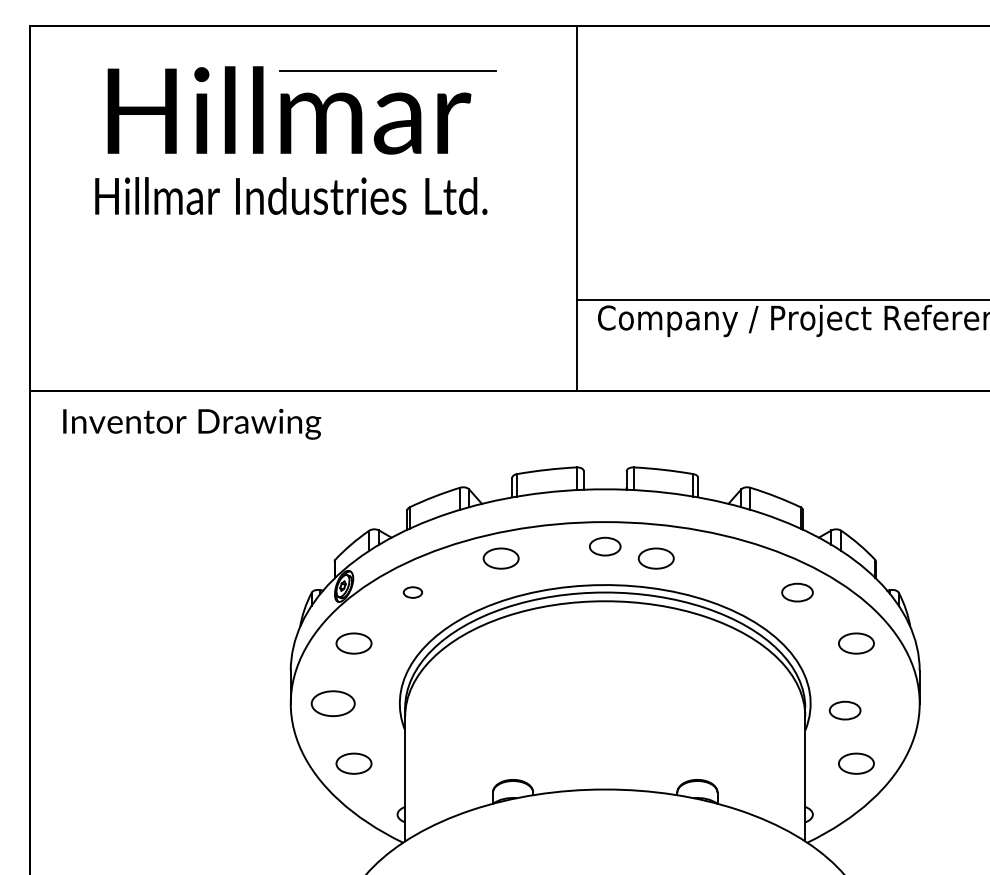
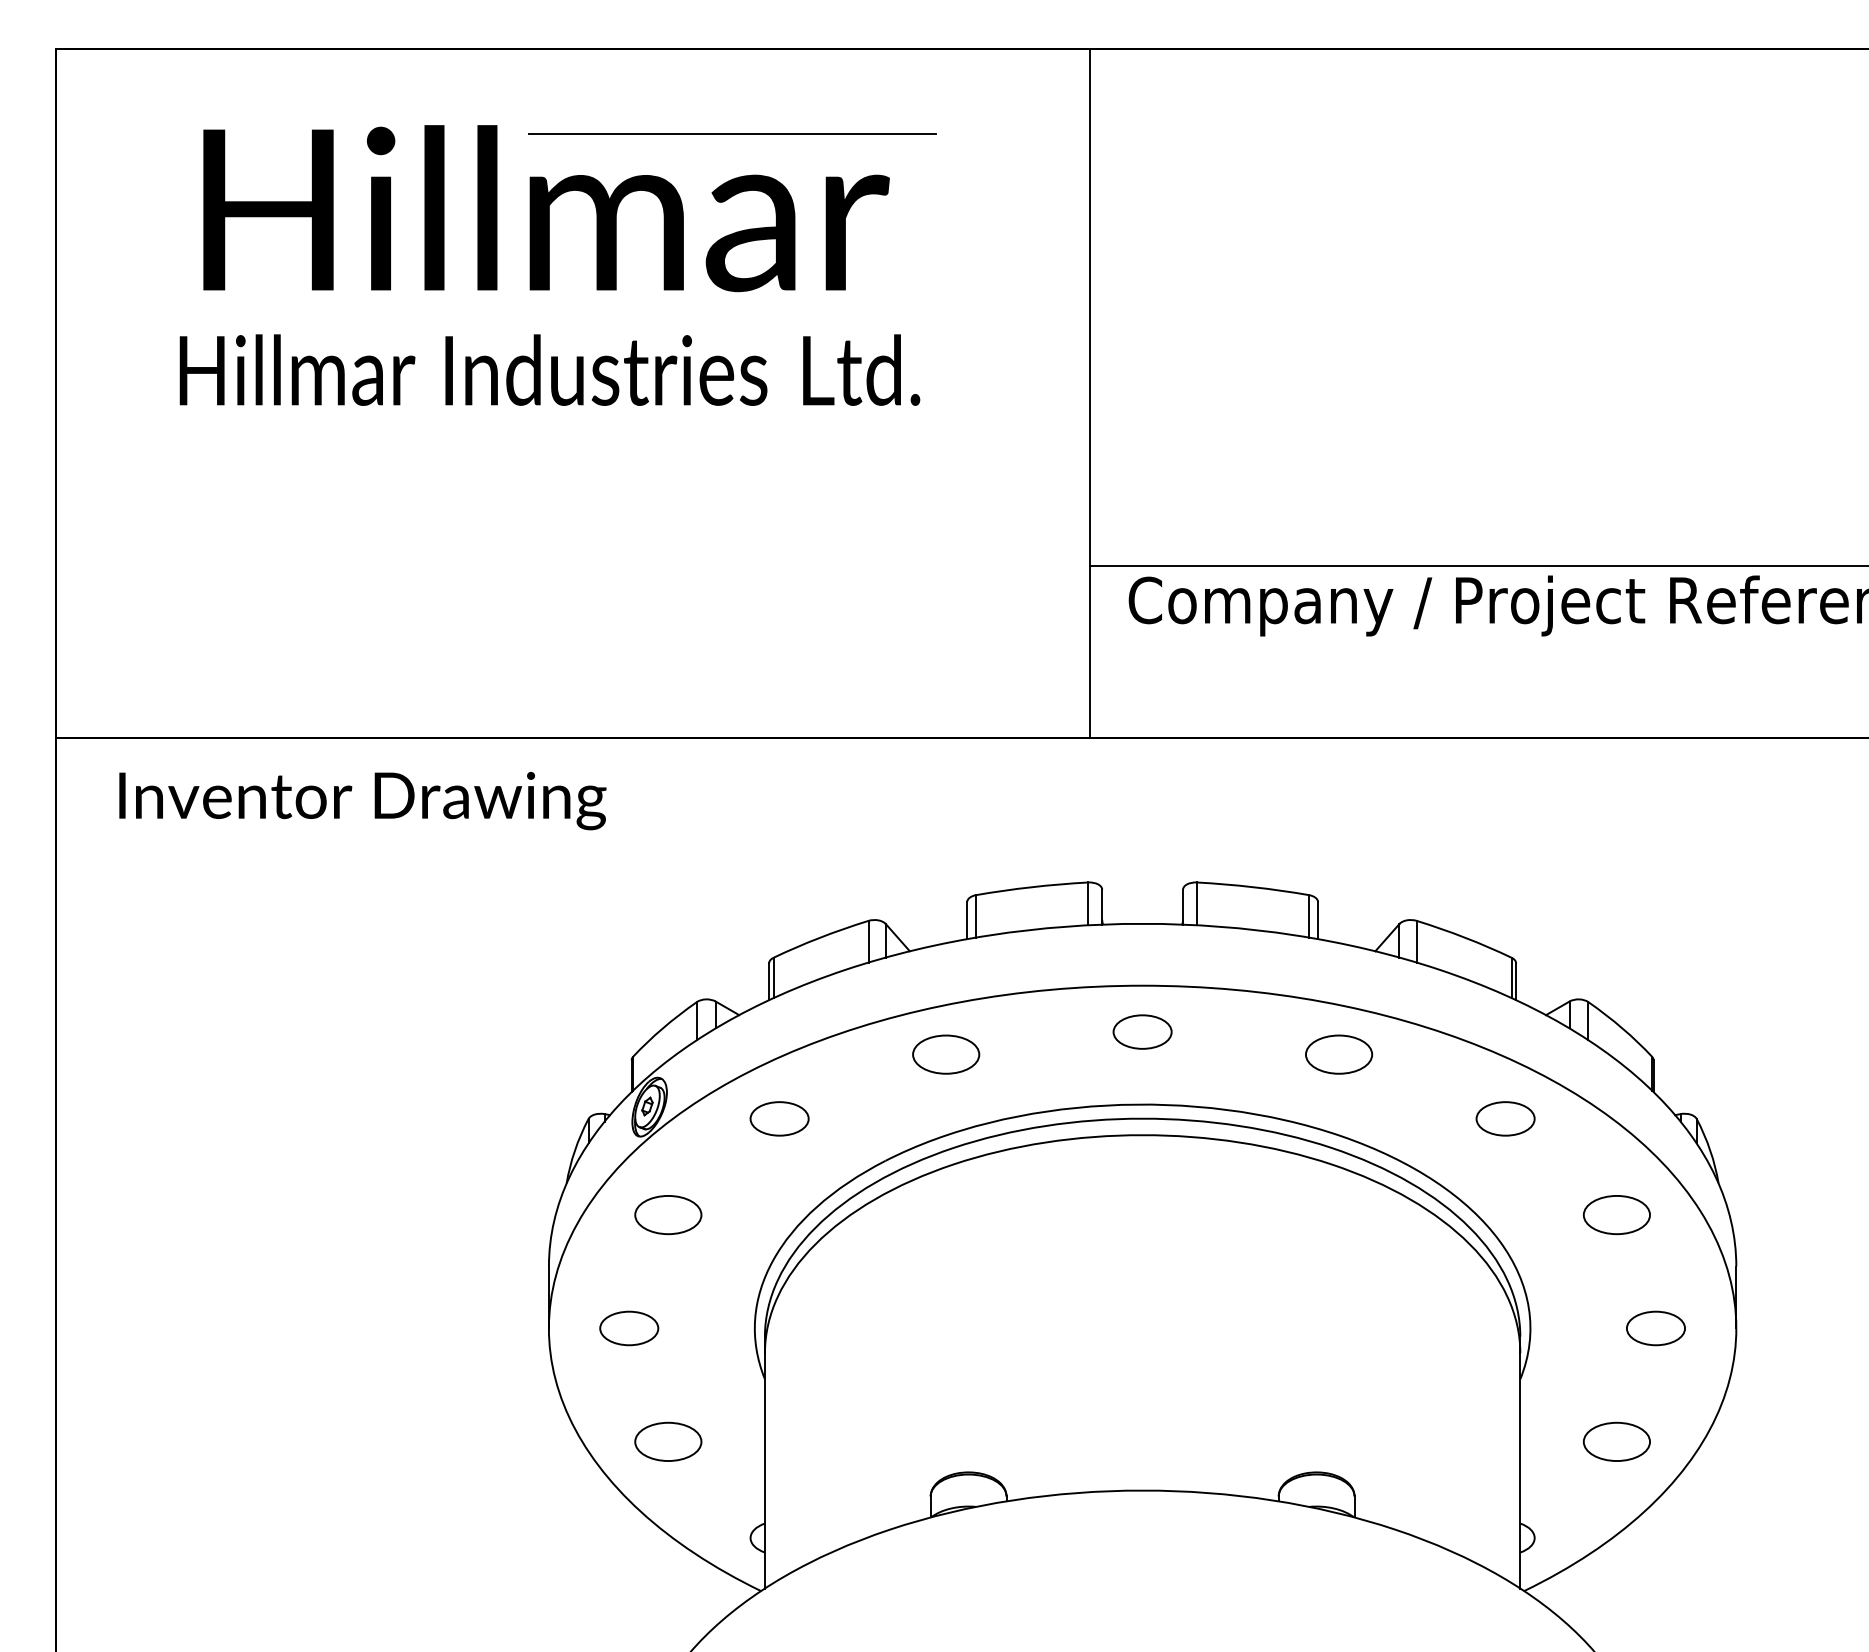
part: (655, 558) -> (1337, 1054), moved
part: (412, 592) -> (778, 1118), size x1.67
part: (333, 703) -> (629, 1328), size x0.71
part: (844, 710) -> (1654, 1328), moved

